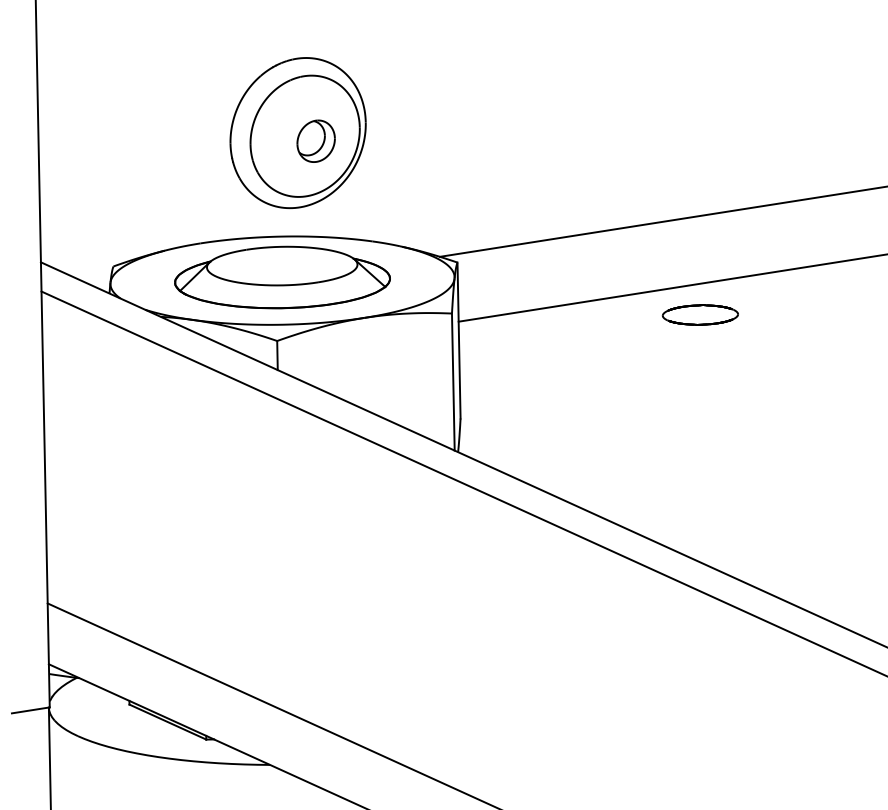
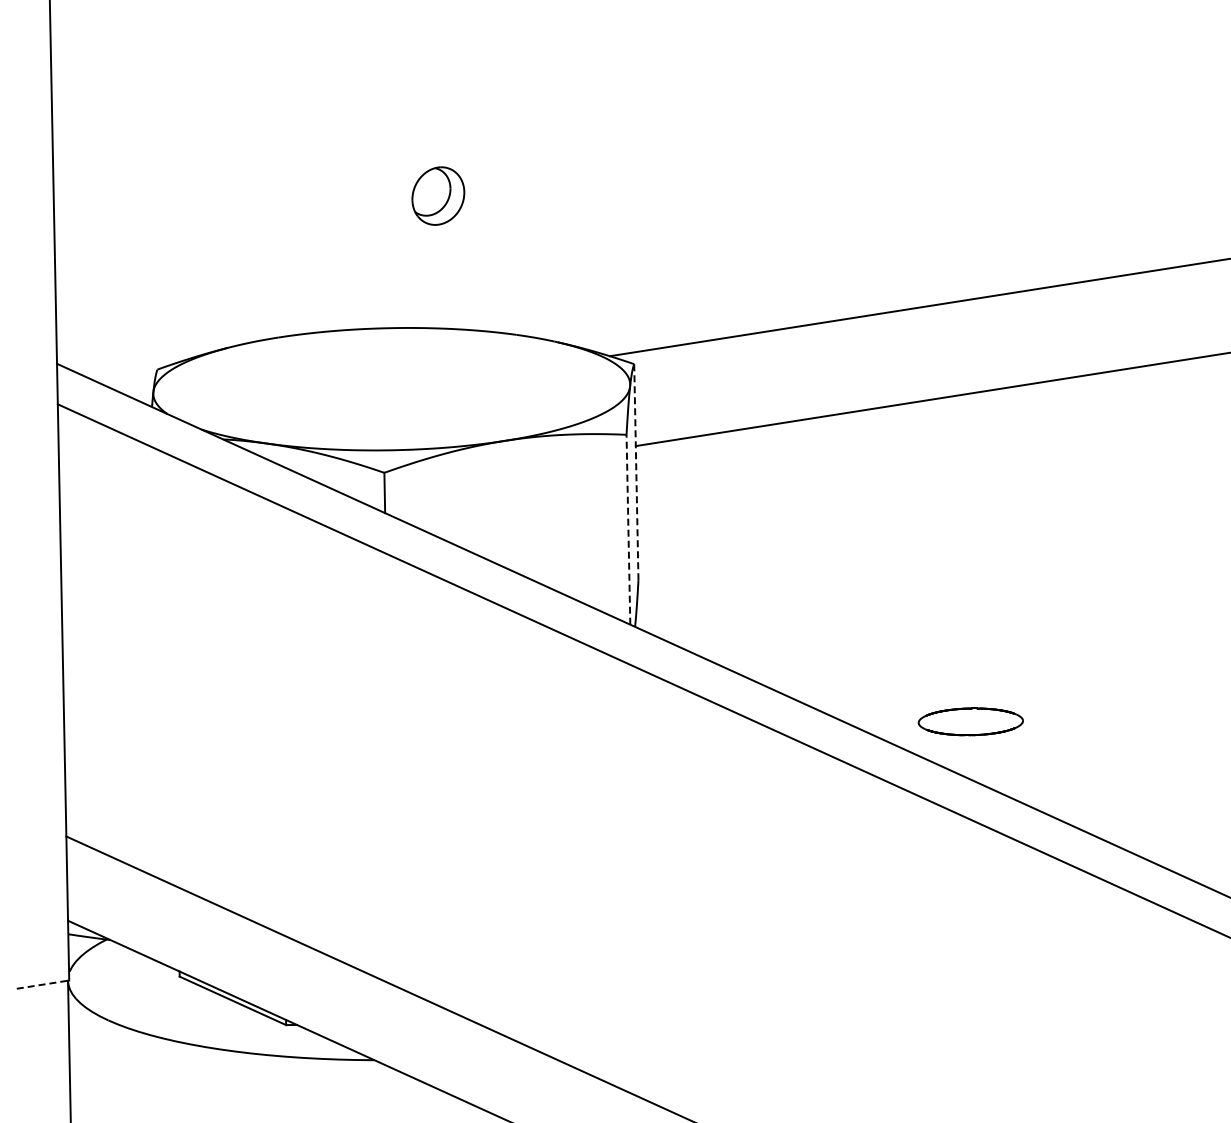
part: (297, 132) -> (412, 184), removed
part: (282, 277) -> (391, 384), removed
part: (700, 314) -> (970, 721), moved
line: (459, 340) -> (636, 471), solid -> dashed
line: (453, 381) -> (628, 529), solid -> dashed
line: (31, 710) -> (43, 984), solid -> dashed

